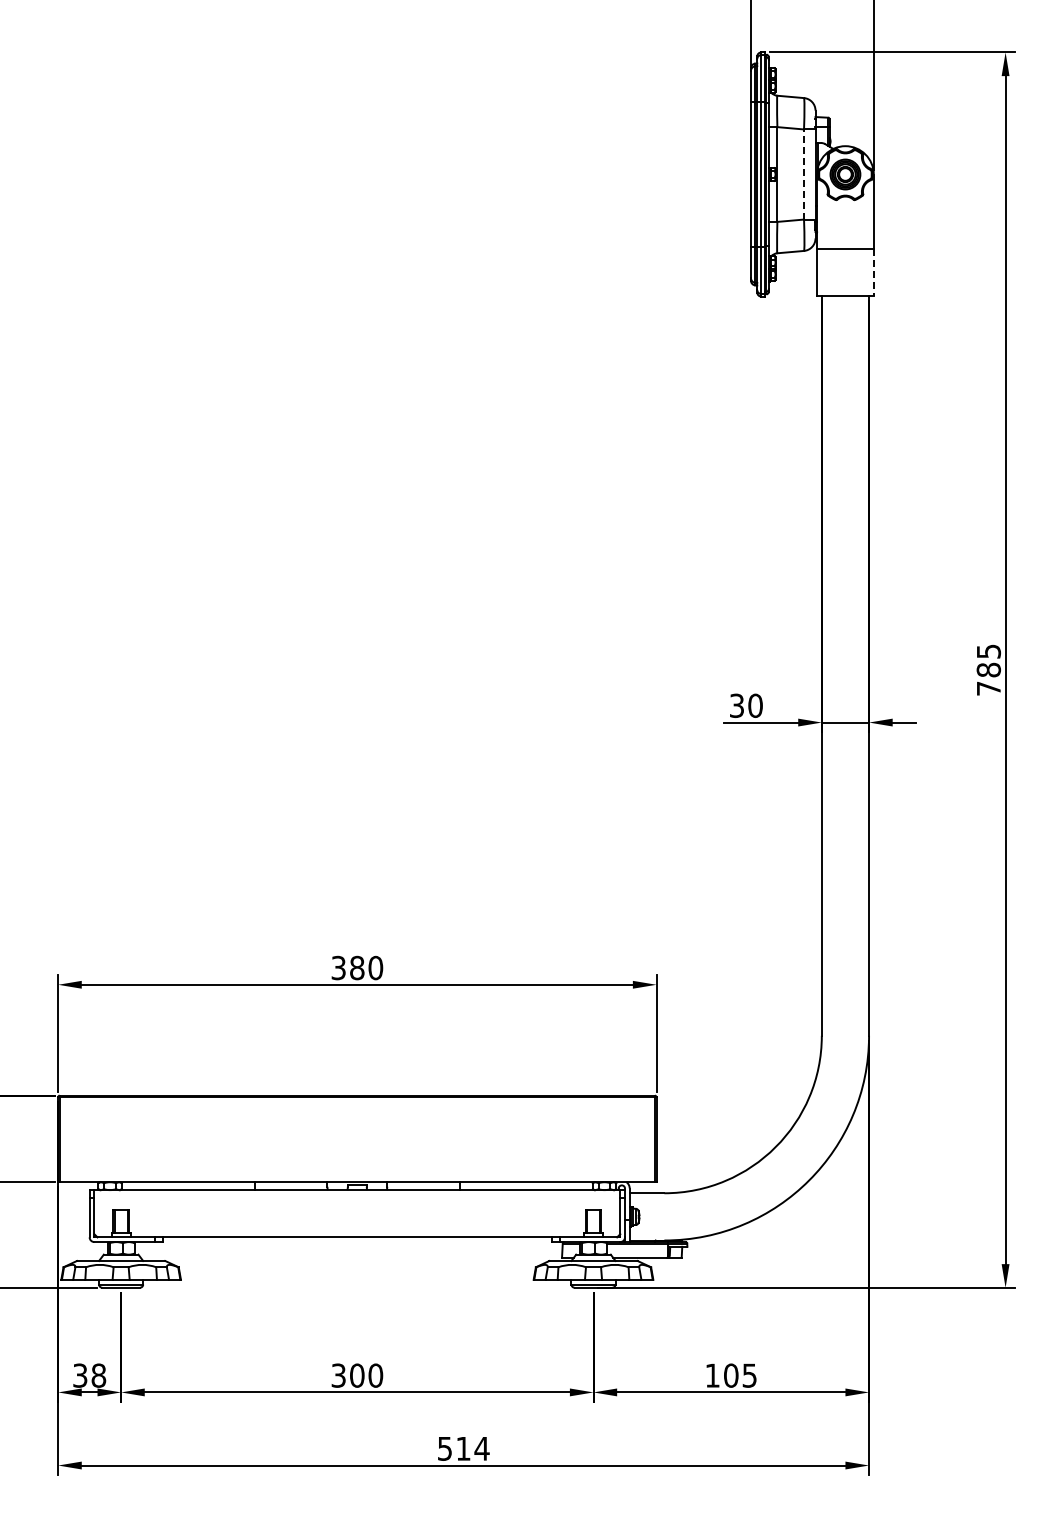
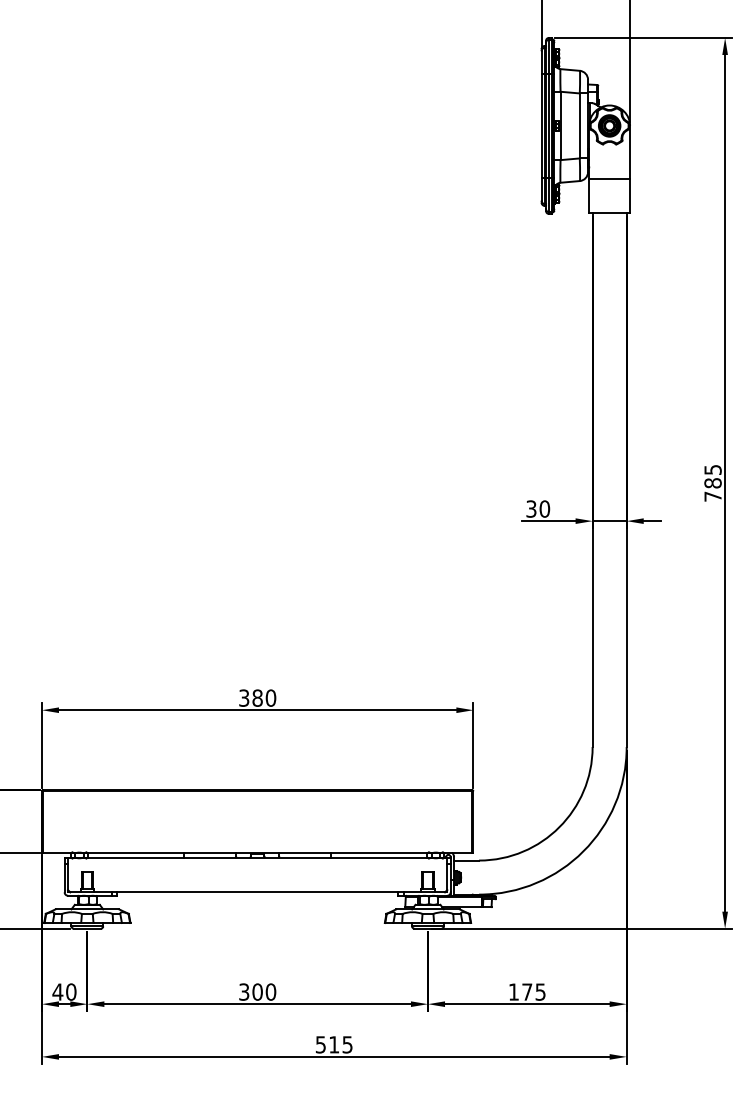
line: (804, 174) -> (580, 125), dashed -> solid
line: (873, 272) -> (629, 196), dashed -> solid
text: (89, 1375) -> (64, 991), 38 -> 40
text: (731, 1375) -> (527, 991), 105 -> 175
text: (481, 1448) -> (347, 1044), 514 -> 515

